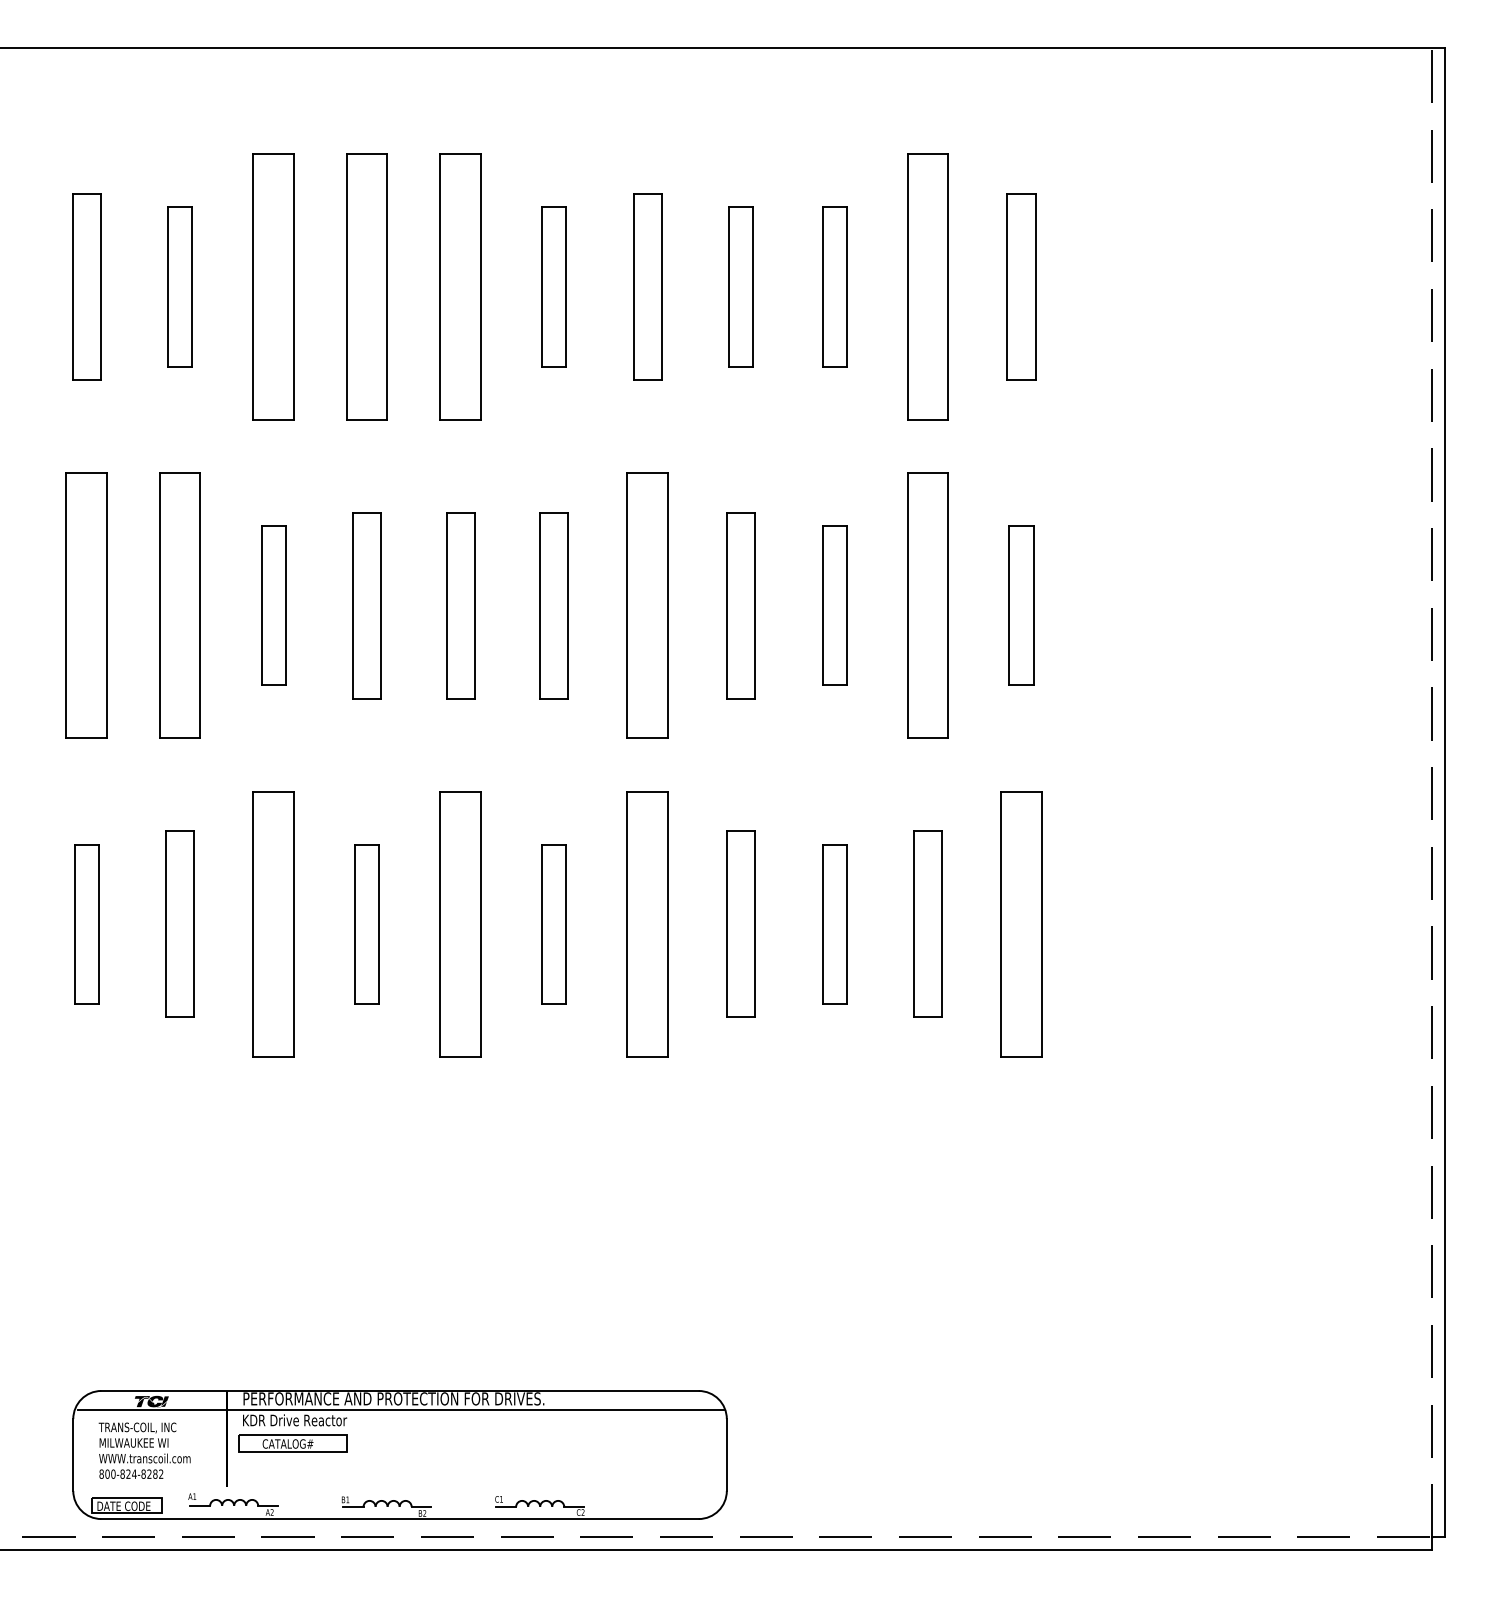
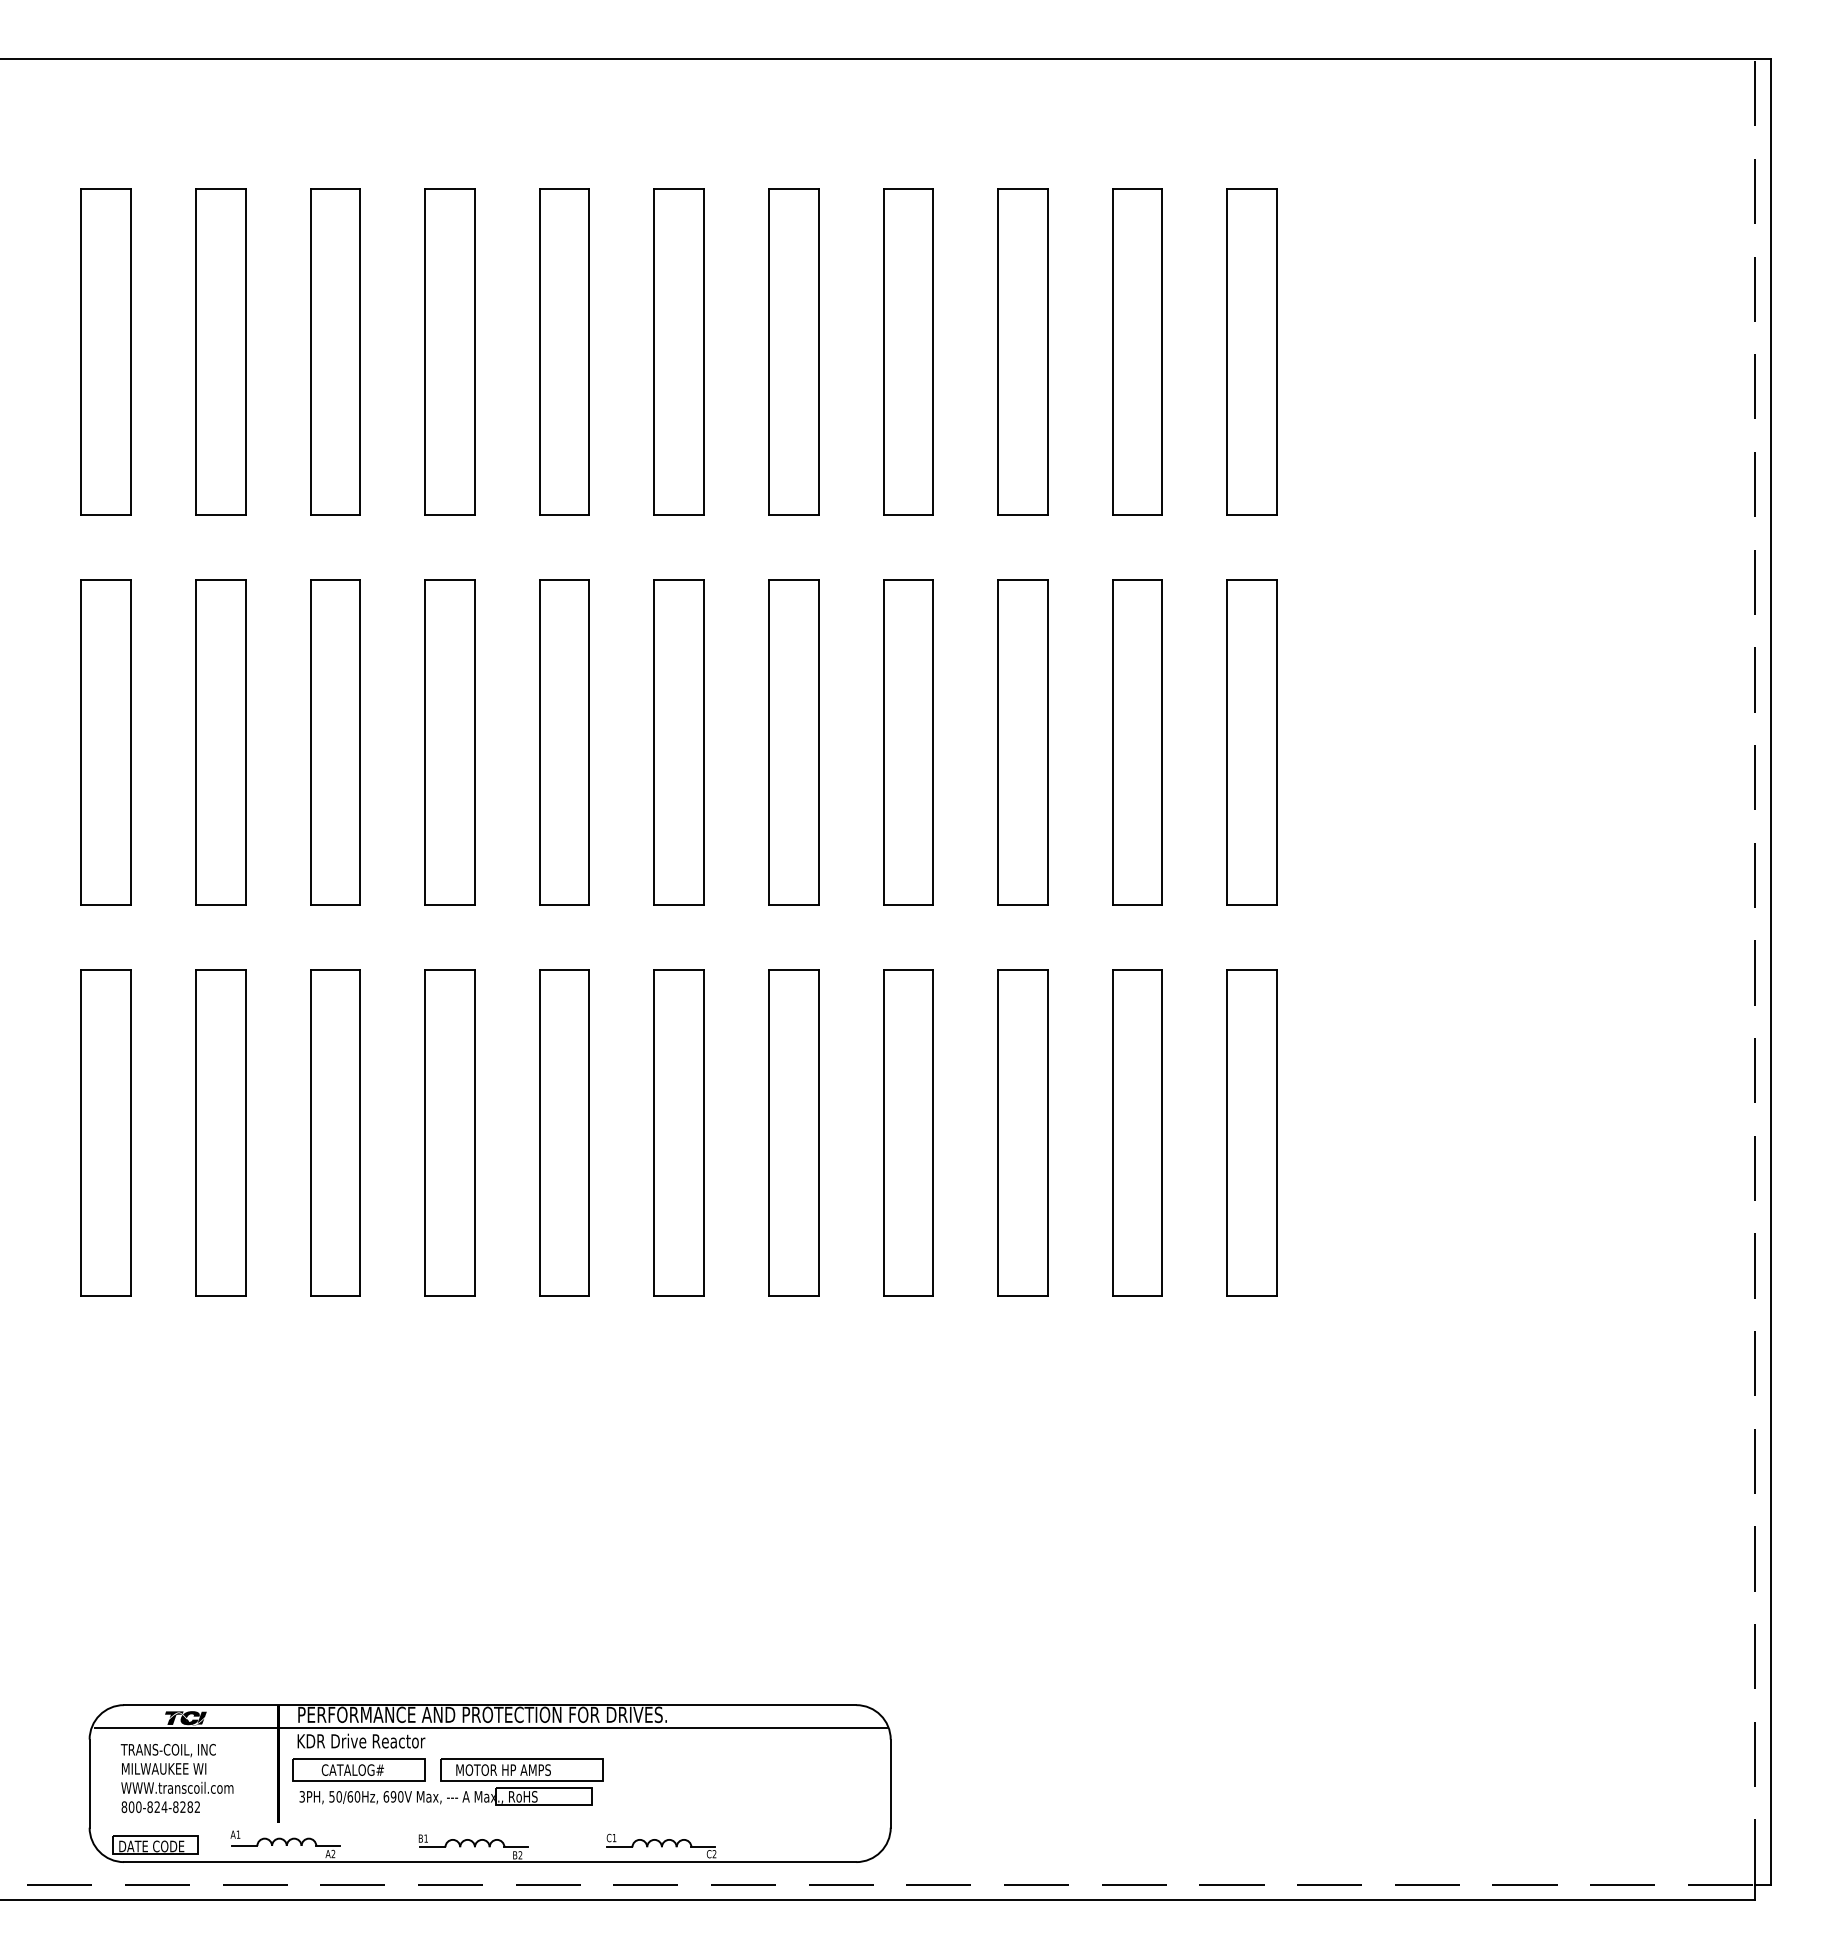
part: (86, 286) -> (105, 351), size x1.43
part: (180, 286) -> (220, 351), size x1.67
part: (553, 286) -> (678, 351), size x1.67
part: (647, 286) -> (793, 351), size x1.43
part: (741, 286) -> (908, 351), size x1.67
part: (834, 286) -> (1022, 351), size x1.67
part: (1021, 286) -> (1251, 351), size x1.43
part: (273, 605) -> (335, 742), size x1.67
part: (366, 605) -> (449, 742), size x1.43
part: (460, 605) -> (564, 742), size x1.43
part: (553, 605) -> (678, 742), size x1.43
part: (741, 605) -> (908, 742), size x1.43
part: (834, 605) -> (1022, 742), size x1.67
part: (1021, 605) -> (1251, 742), size x1.67
part: (86, 923) -> (105, 1132), size x1.67
part: (180, 923) -> (220, 1132), size x1.43
part: (366, 923) -> (449, 1132), size x1.67
part: (553, 923) -> (678, 1132), size x1.67
part: (741, 923) -> (908, 1132), size x1.43
part: (834, 923) -> (1022, 1132), size x1.67
part: (928, 923) -> (1137, 1132), size x1.43
part: (368, 1453) -> (451, 1781), added

